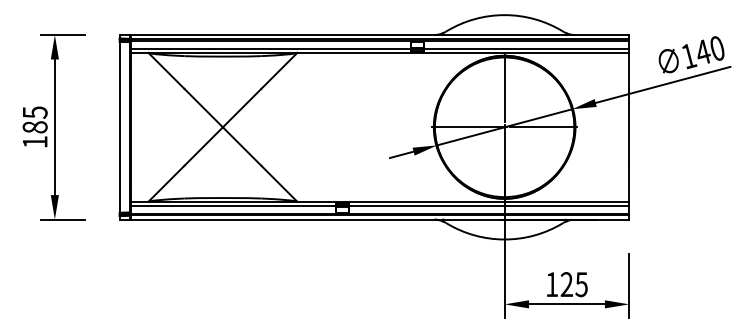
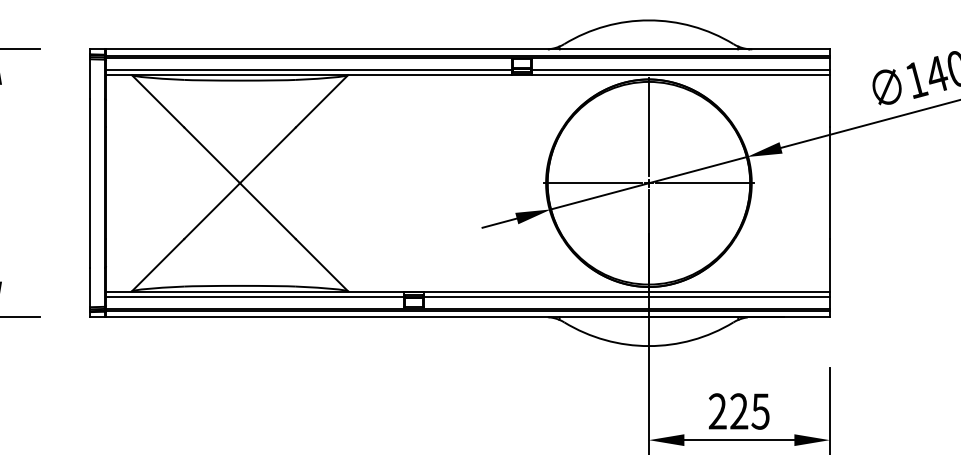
text: (552, 284) -> (718, 411), 125 -> 225

